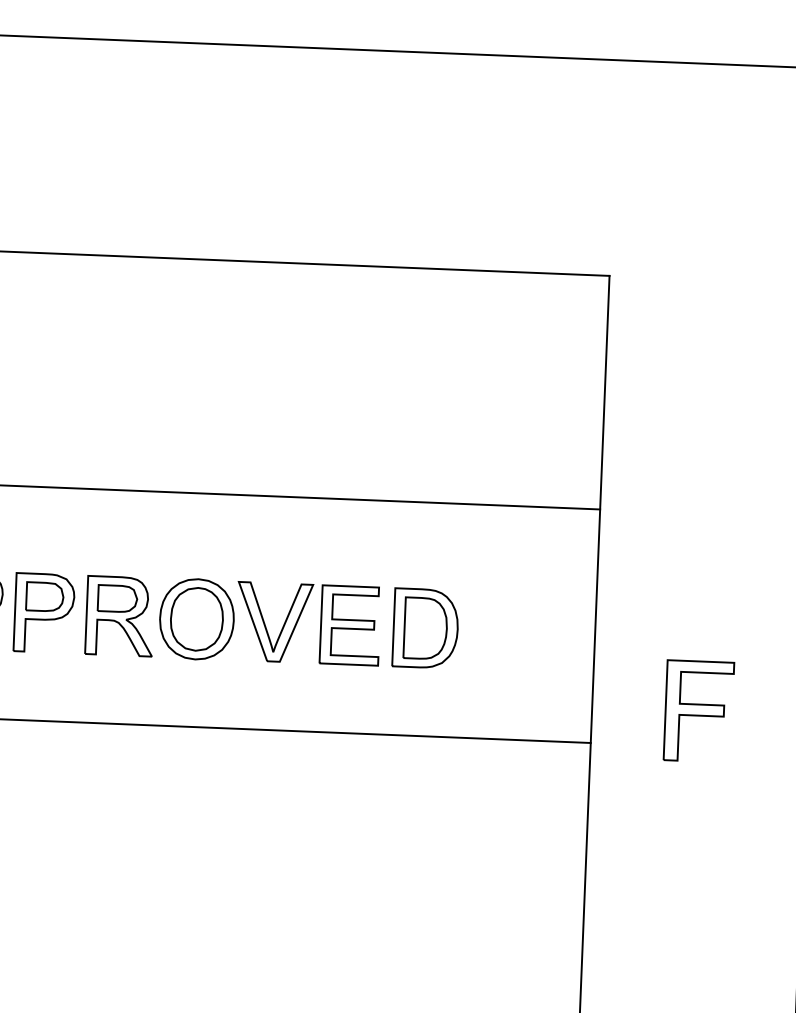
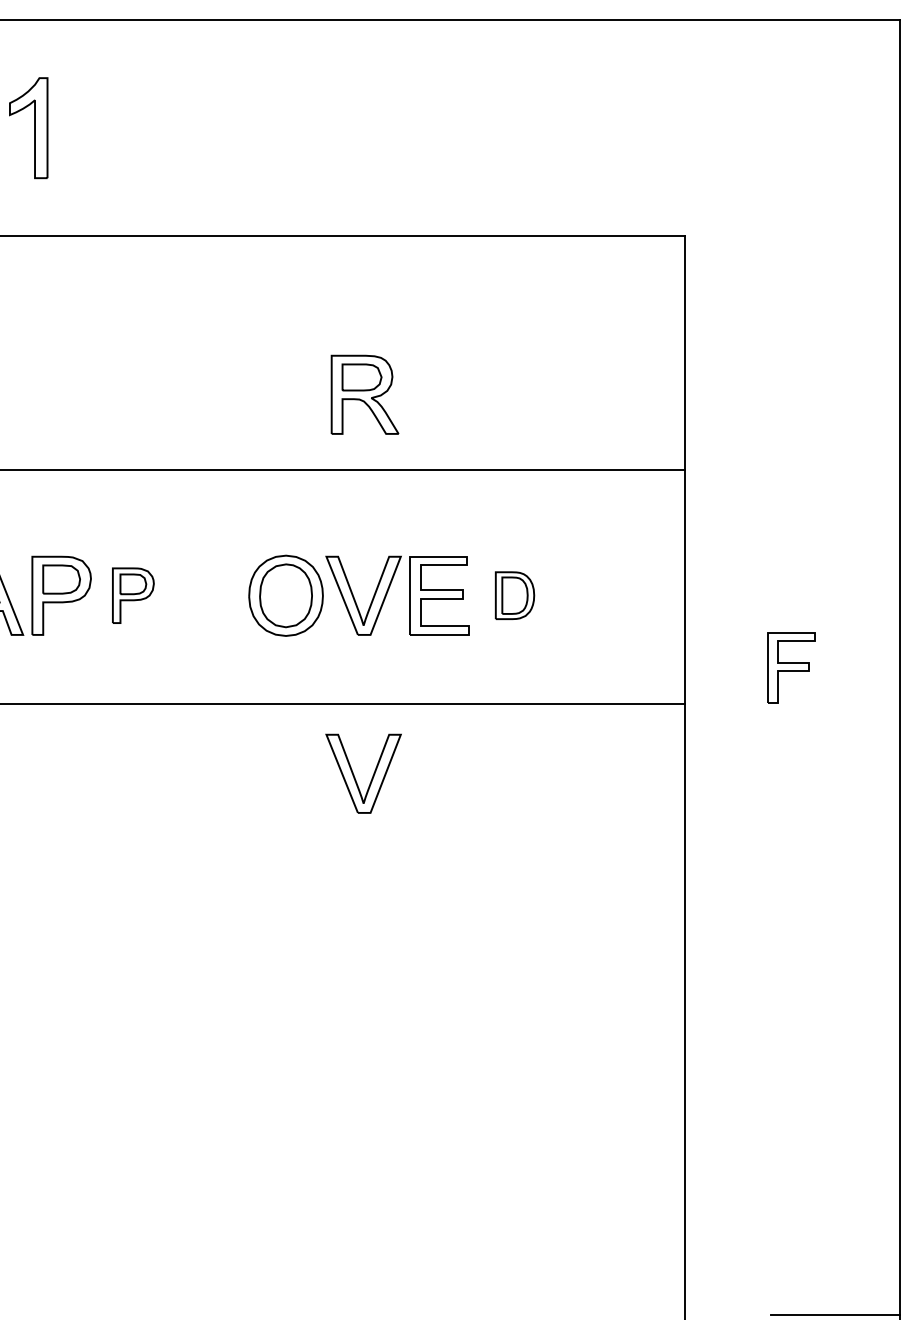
part: (44, 612) -> (133, 595), size x0.7
part: (119, 615) -> (364, 394), moved
part: (425, 628) -> (514, 595), size x0.6
part: (699, 711) -> (791, 667), size x0.7
part: (259, 803) -> (355, 777), added

